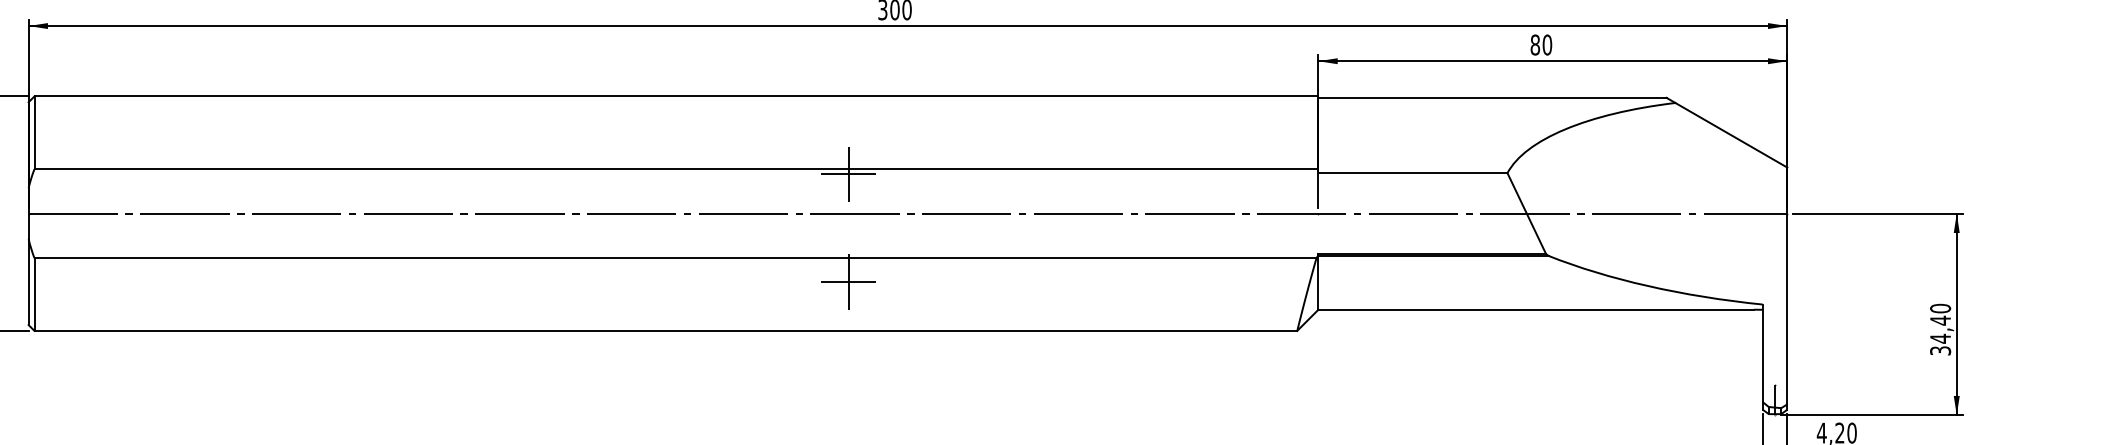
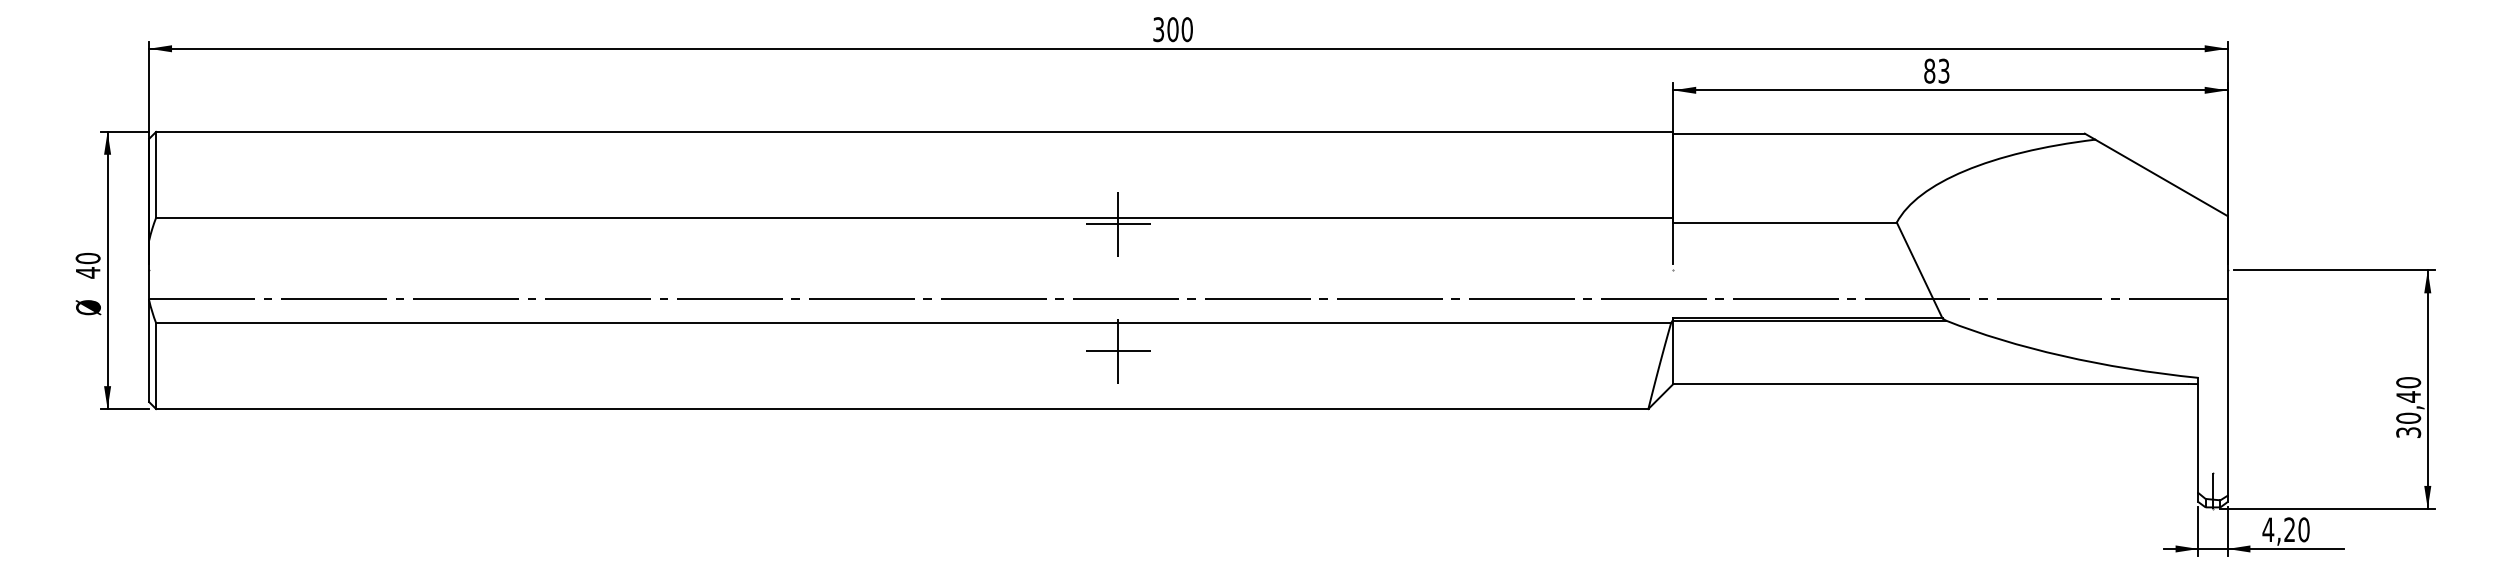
text: (1546, 44) -> (1943, 70), 80 -> 83
line: (908, 213) -> (1188, 299), moved
text: (1940, 338) -> (2408, 418), 34,40 -> 30,40

